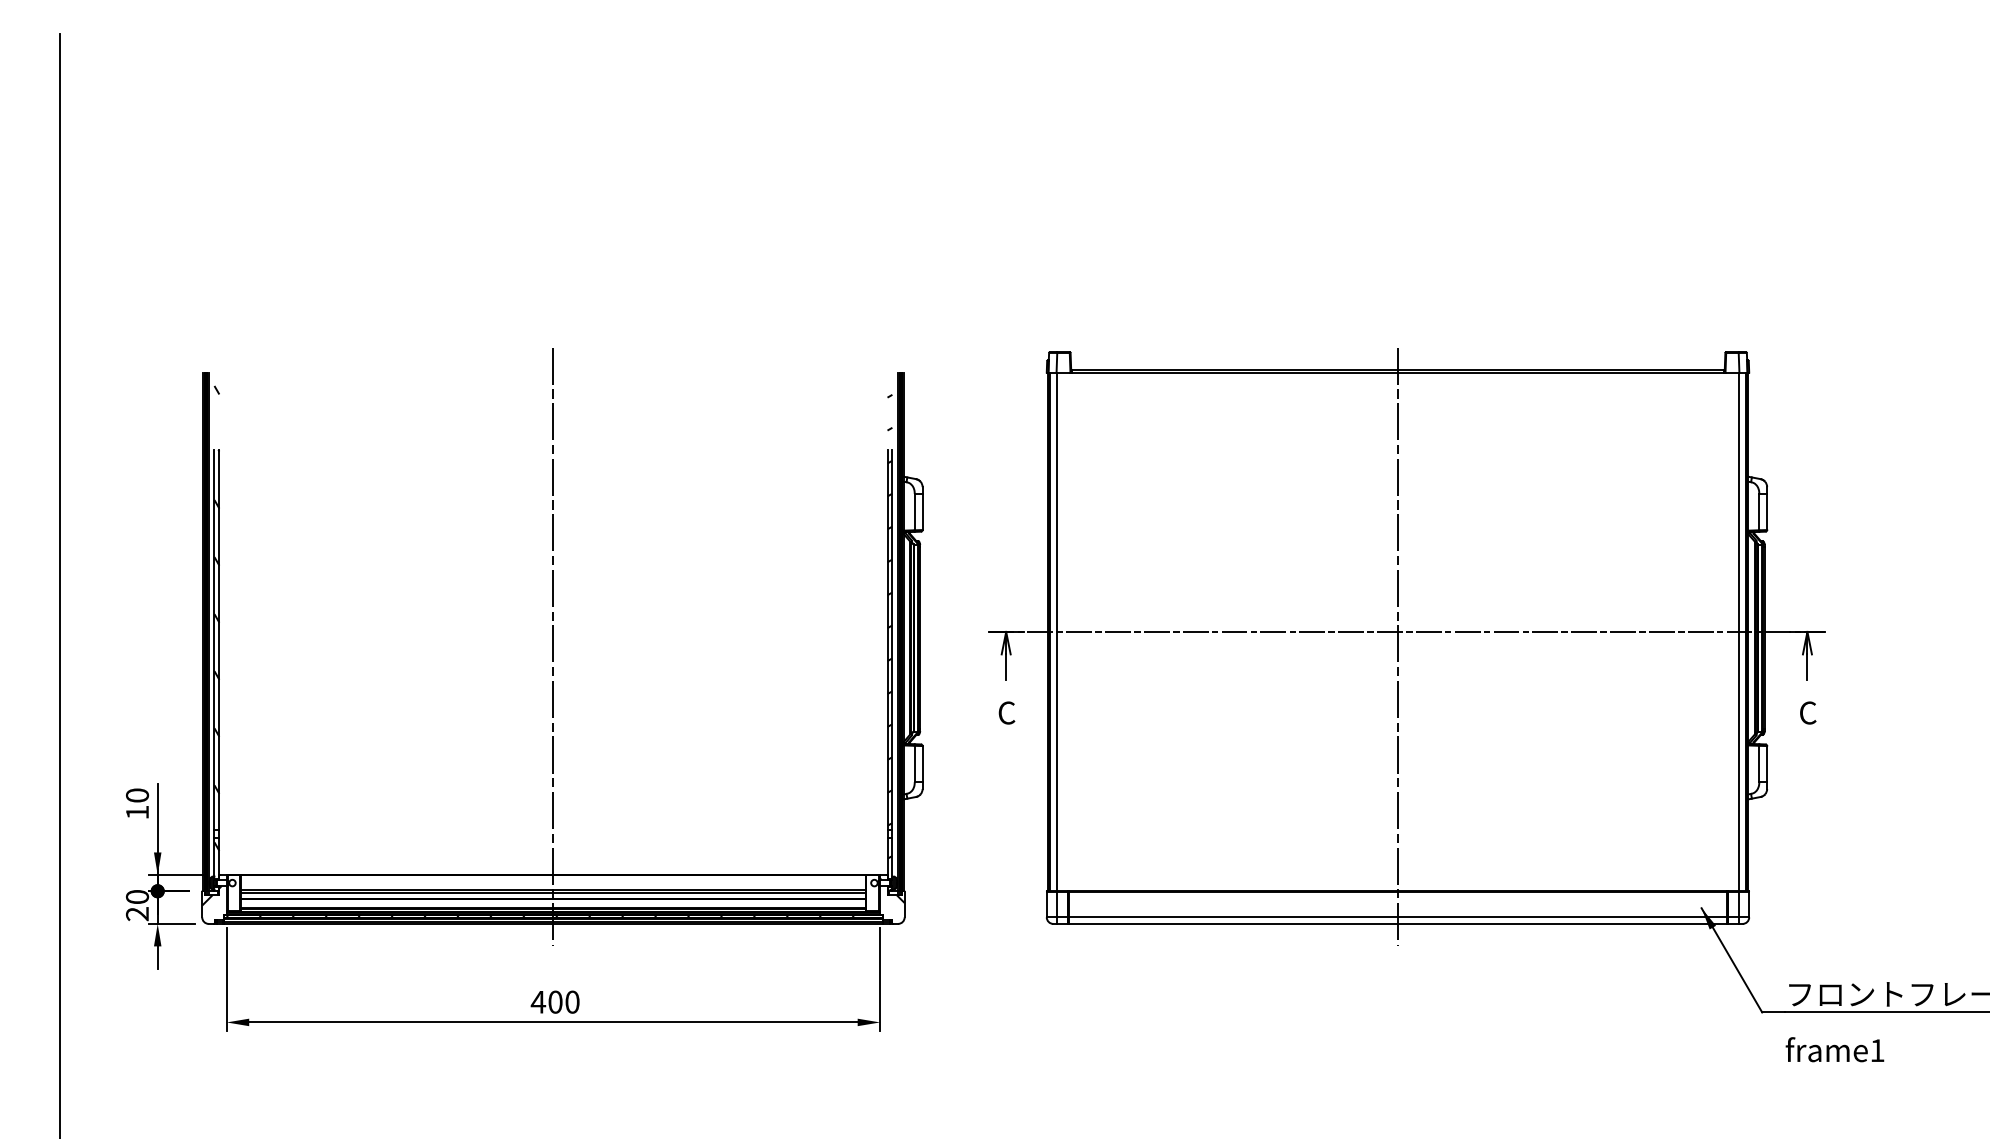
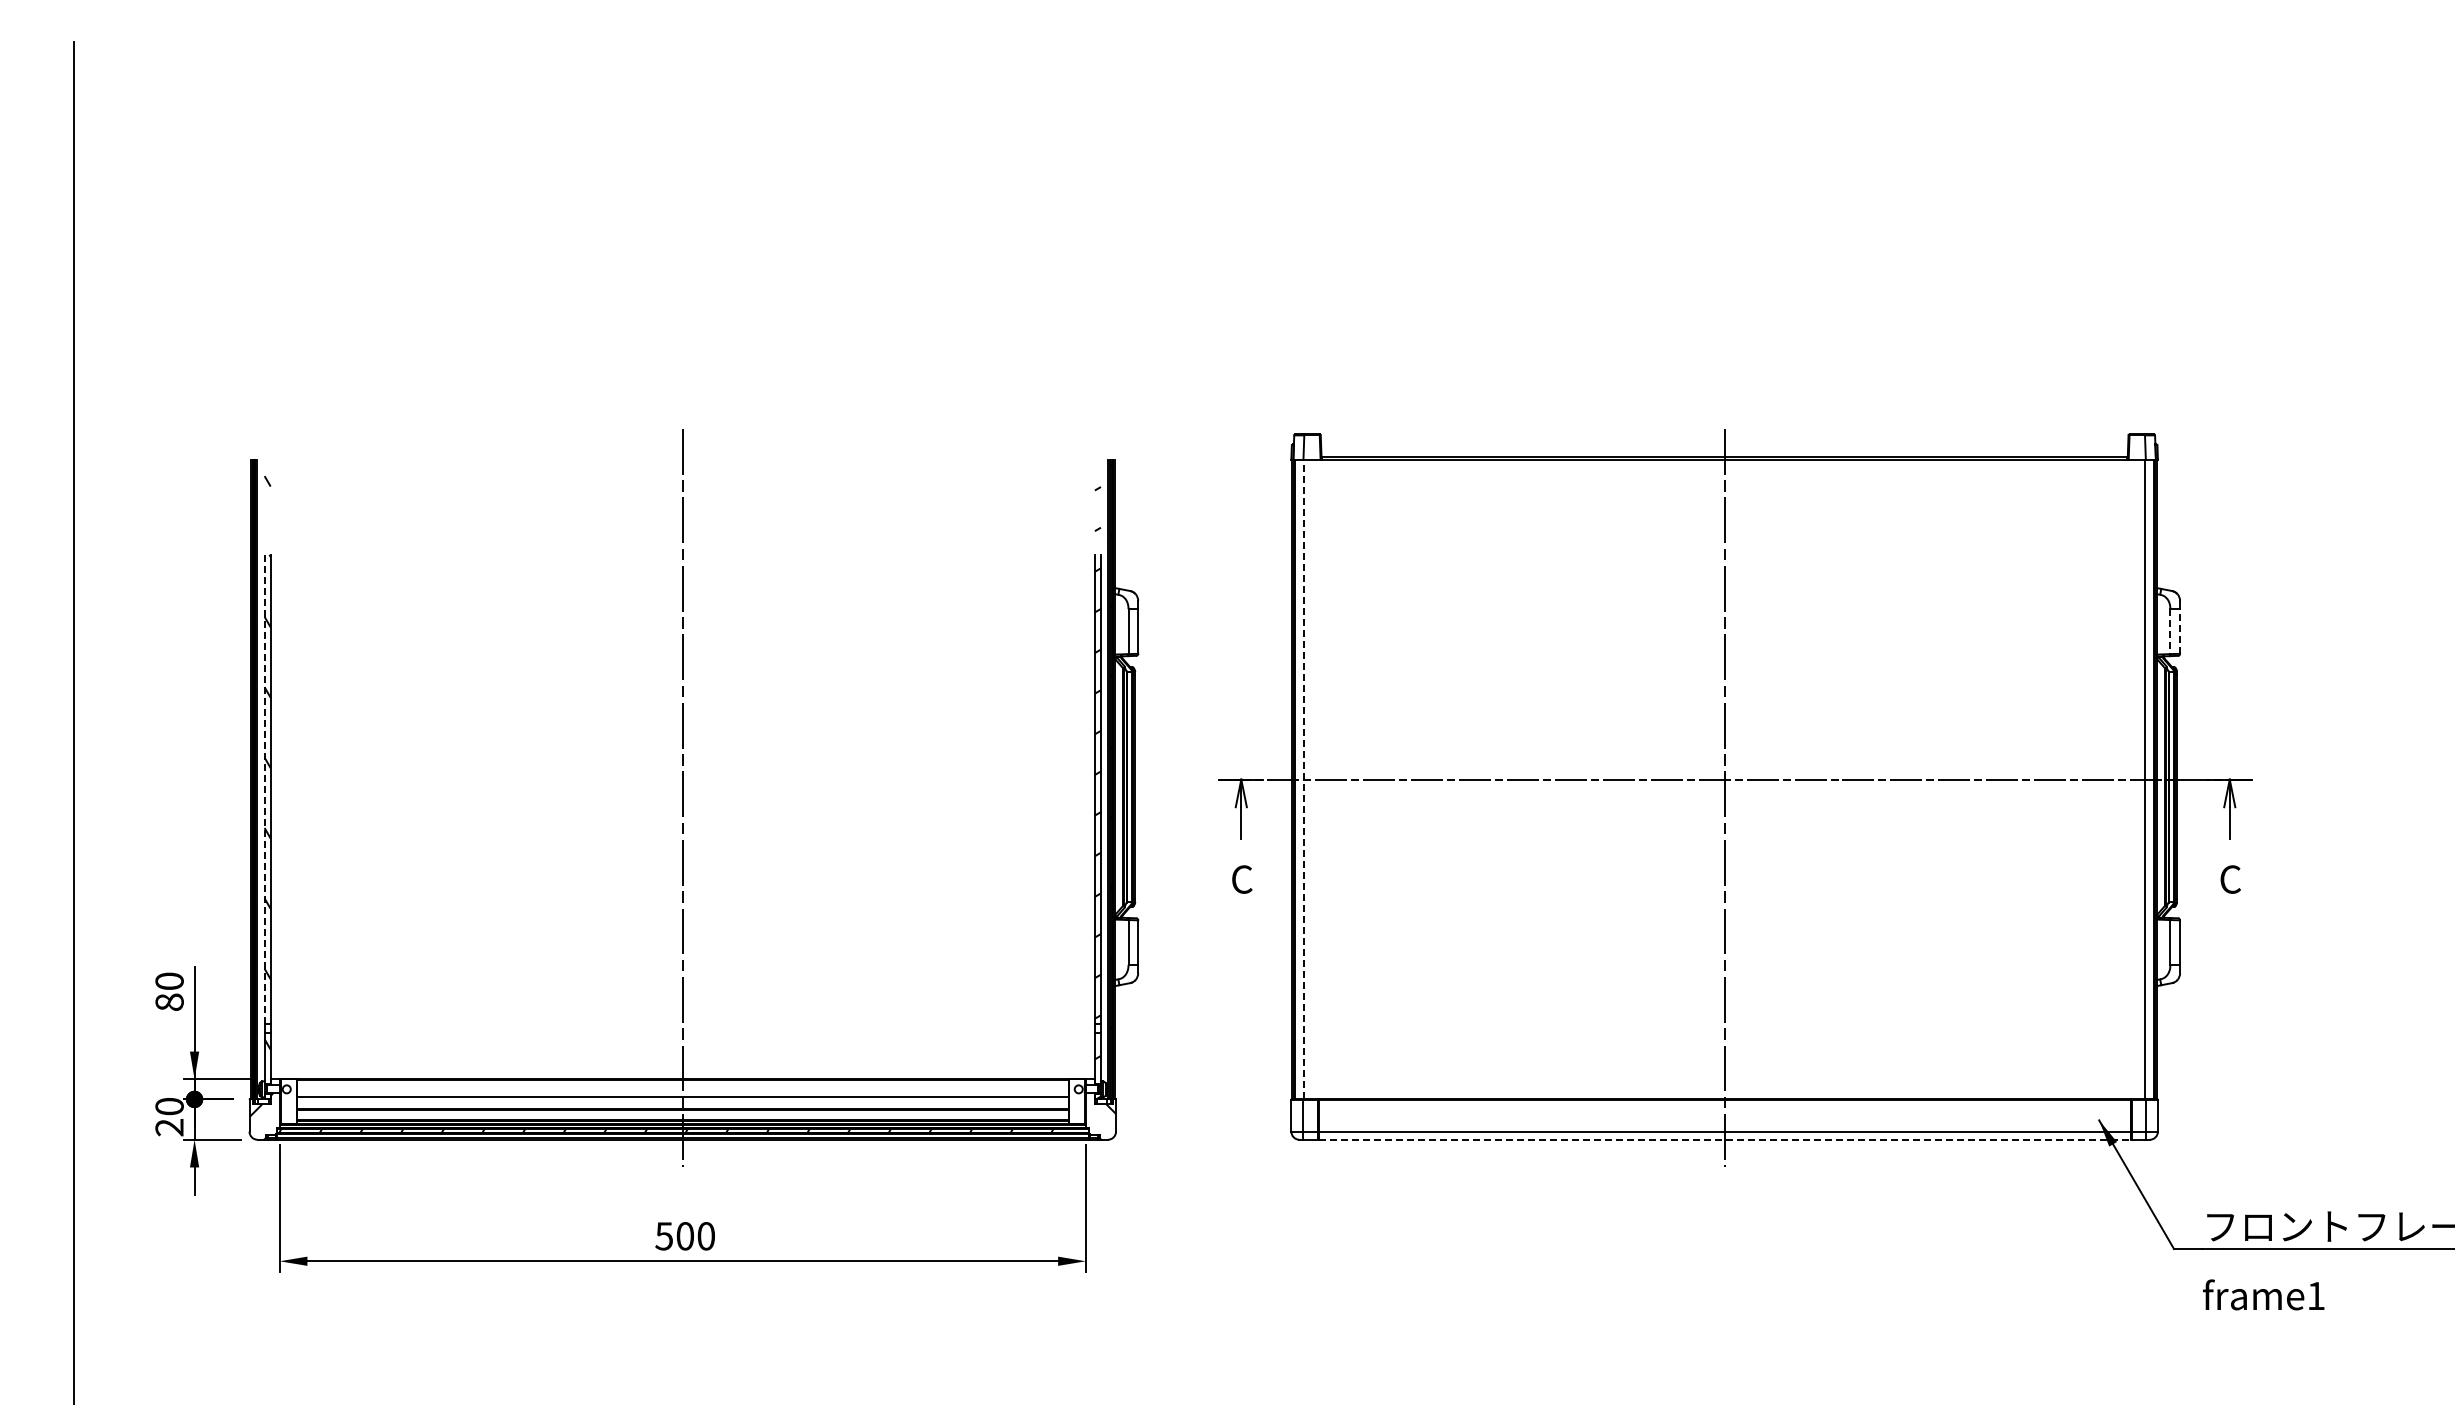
line: (1767, 511) -> (2180, 631), solid -> dashed
line: (1759, 512) -> (2170, 632), solid -> dashed
line: (1056, 631) -> (1303, 779), solid -> dashed
line: (214, 640) -> (264, 789), solid -> dashed
text: (137, 811) -> (169, 1001), 10 -> 80
line: (553, 892) -> (682, 1101), removed
line: (1398, 923) -> (1725, 1139), solid -> dashed
text: (537, 1002) -> (663, 1236), 400 -> 500

